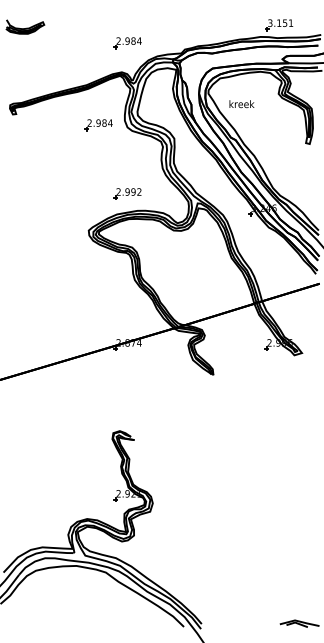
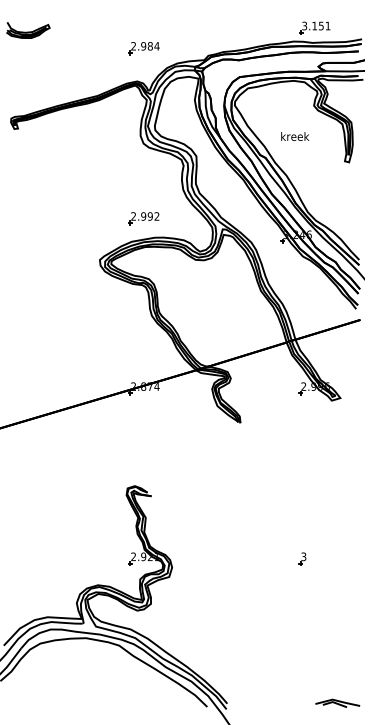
text: (241, 104) -> (294, 136), moved
part: (98, 125) -> (110, 141), removed
part: (267, 495) -> (301, 558), added

